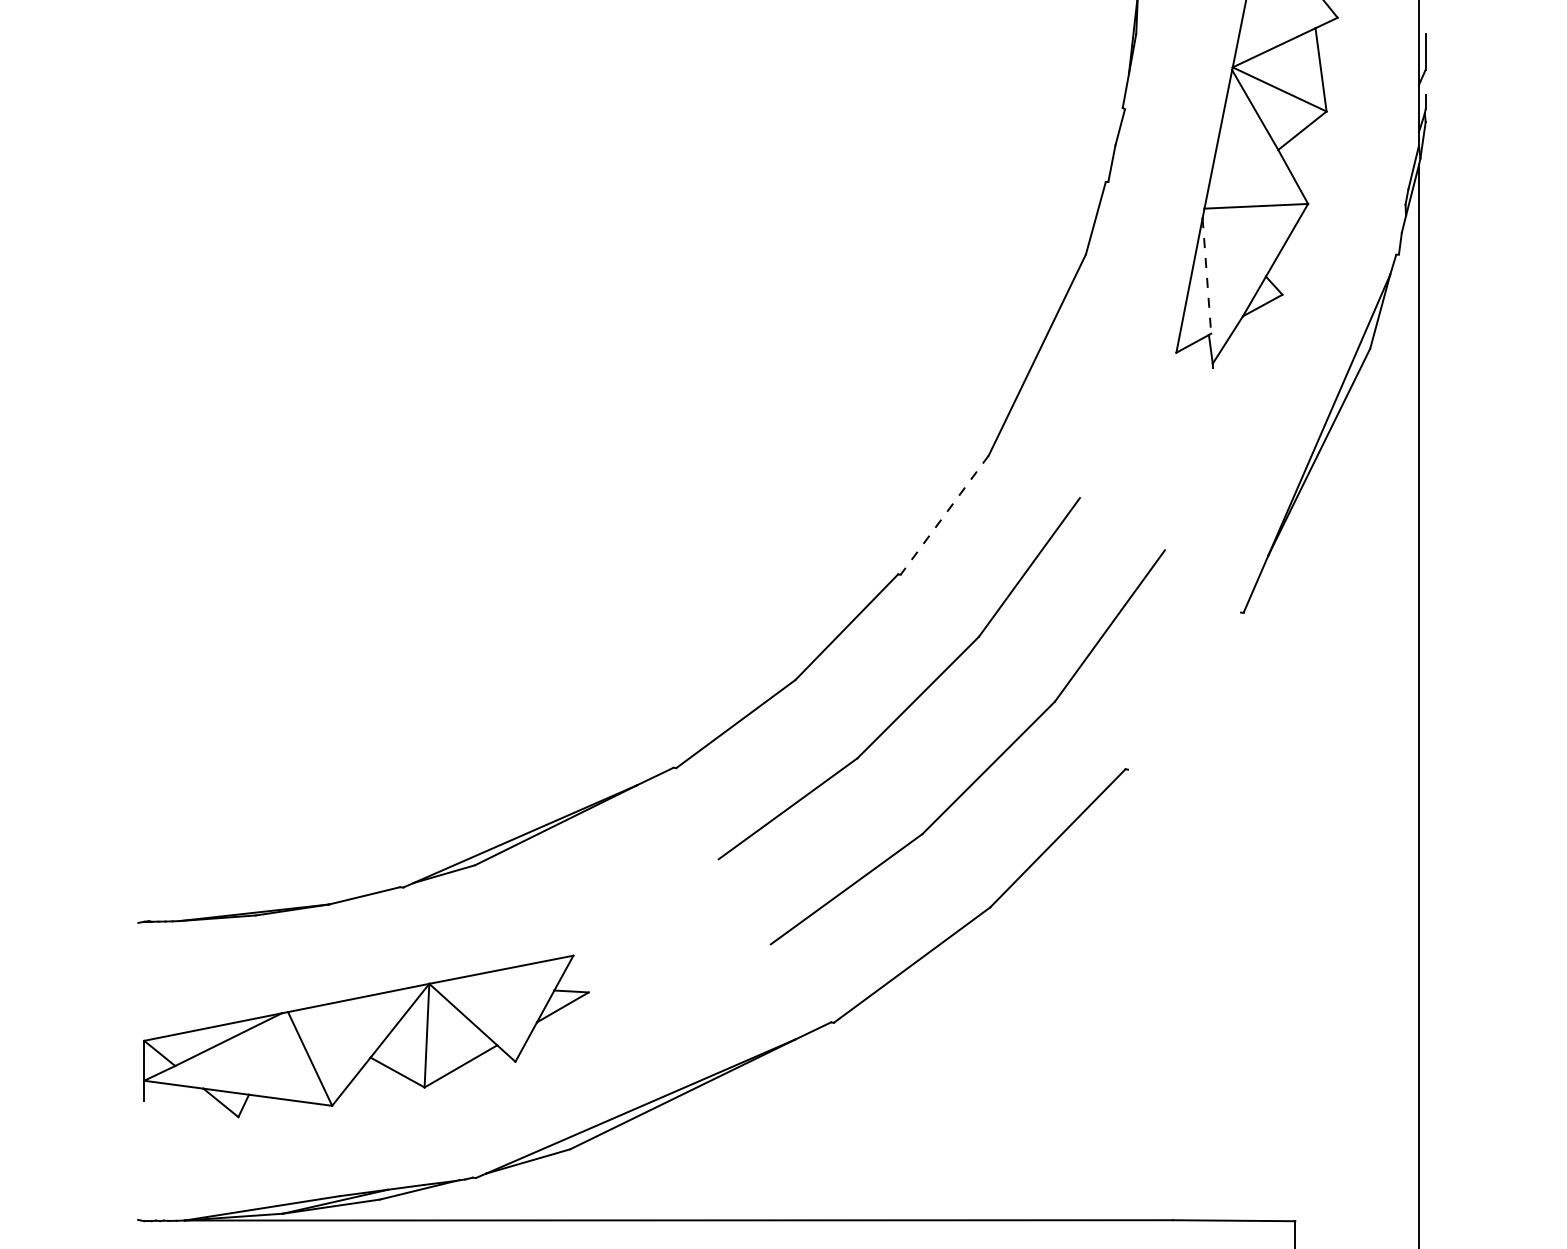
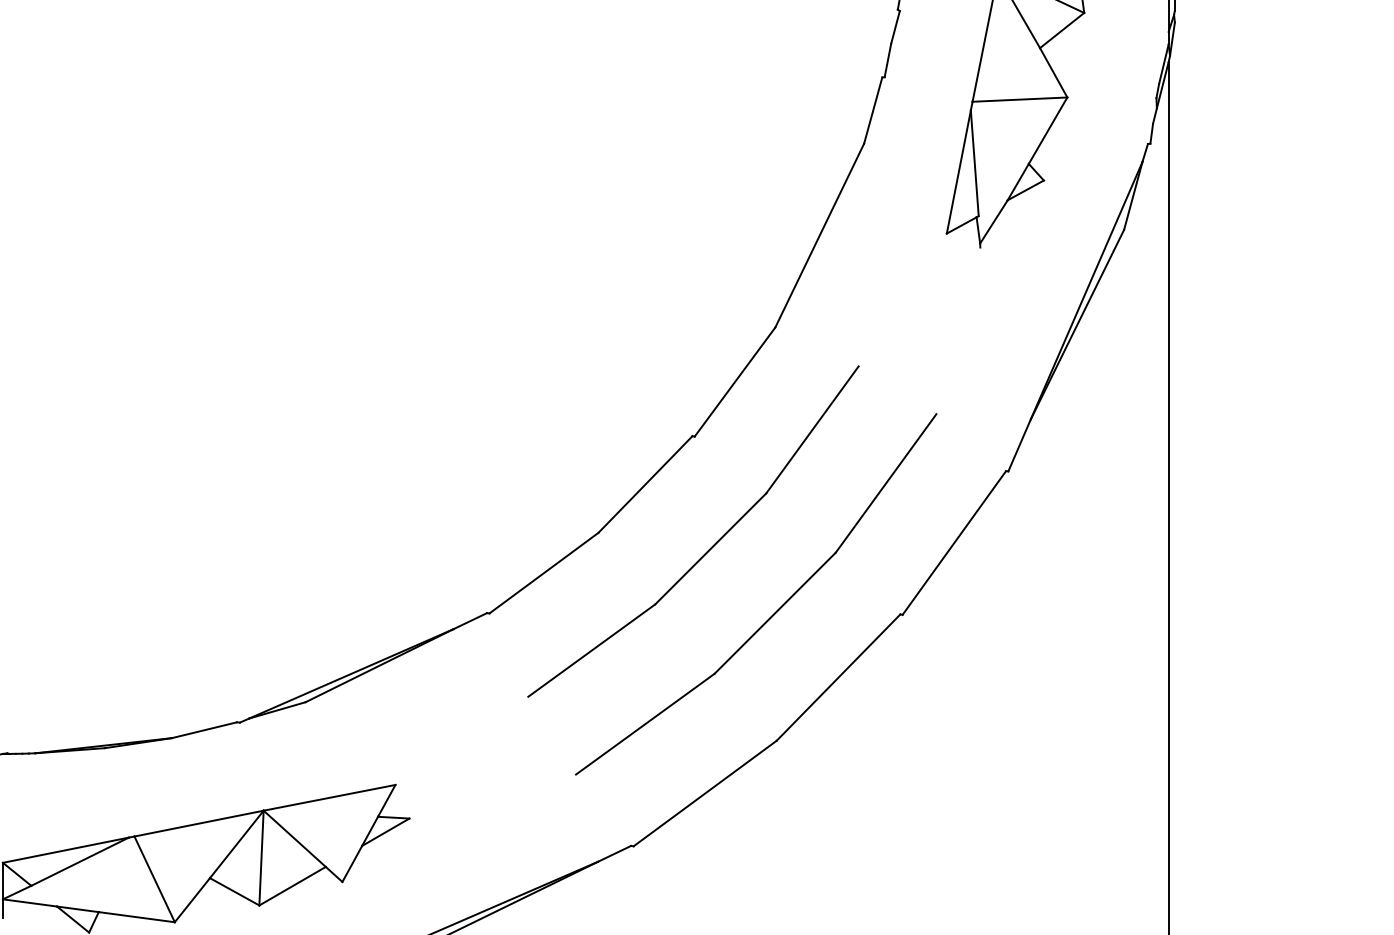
line: (1206, 275) -> (974, 162), dashed -> solid
line: (944, 515) -> (734, 382), dashed -> solid
line: (1184, 690) -> (954, 542), added

